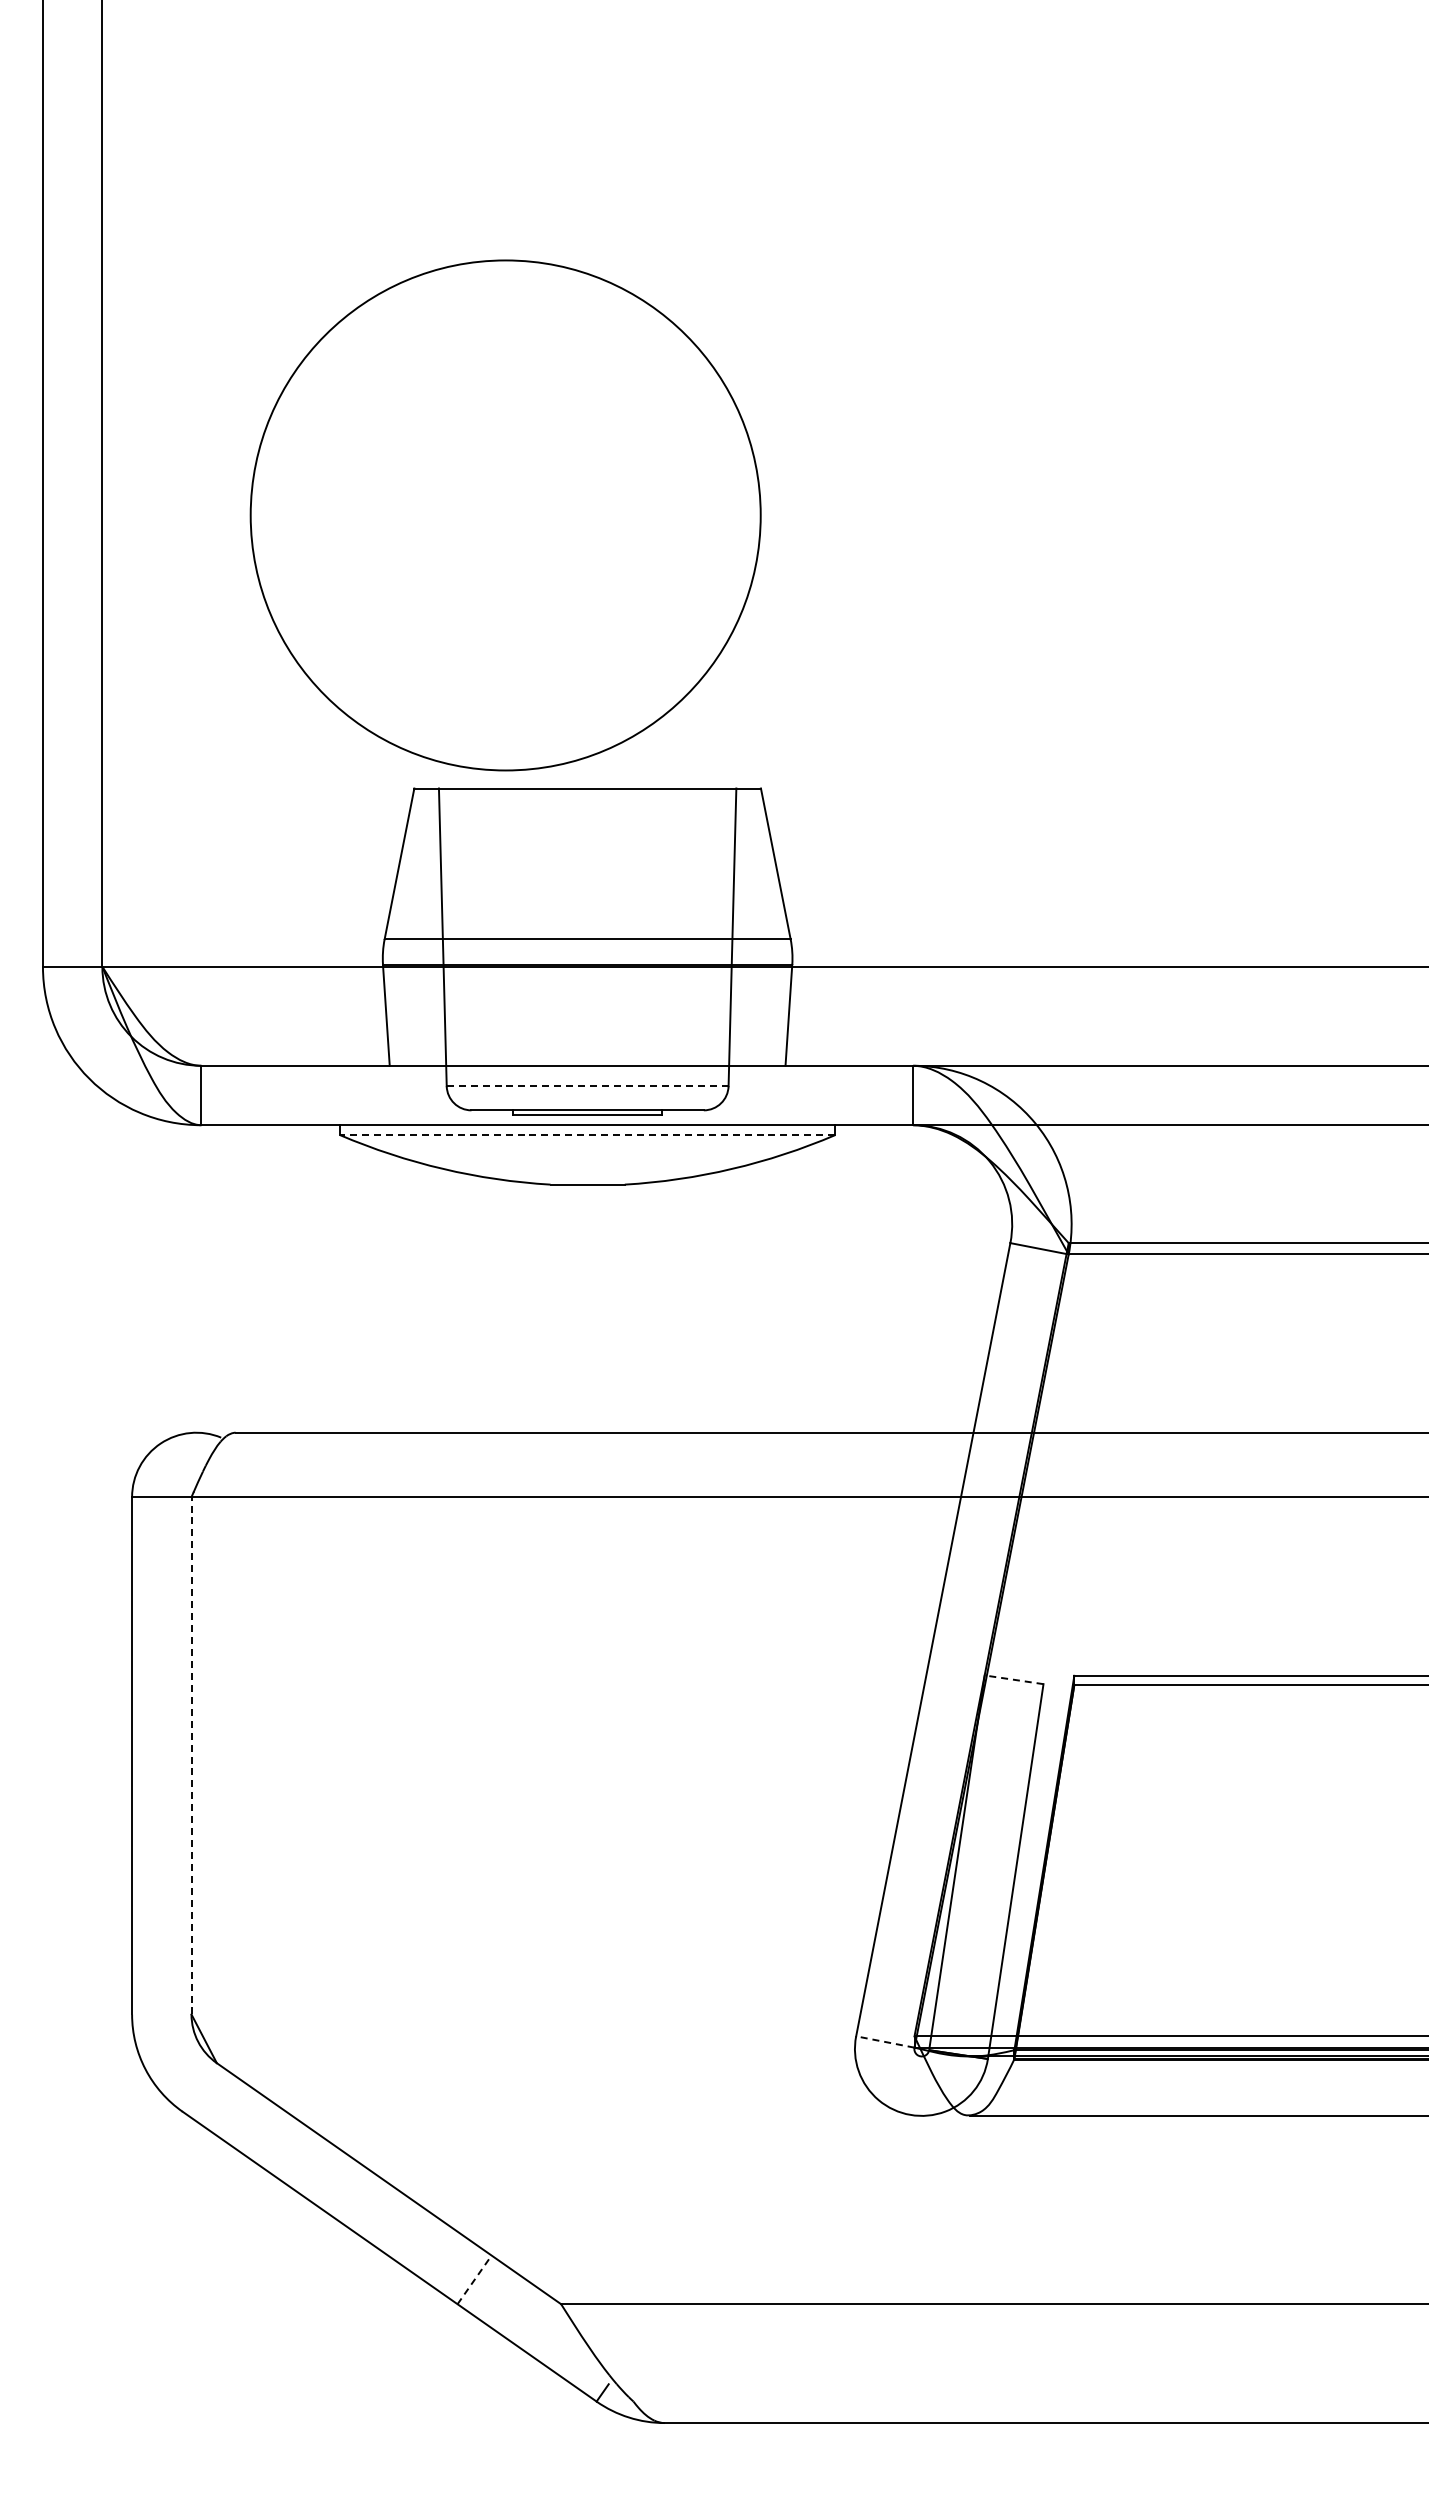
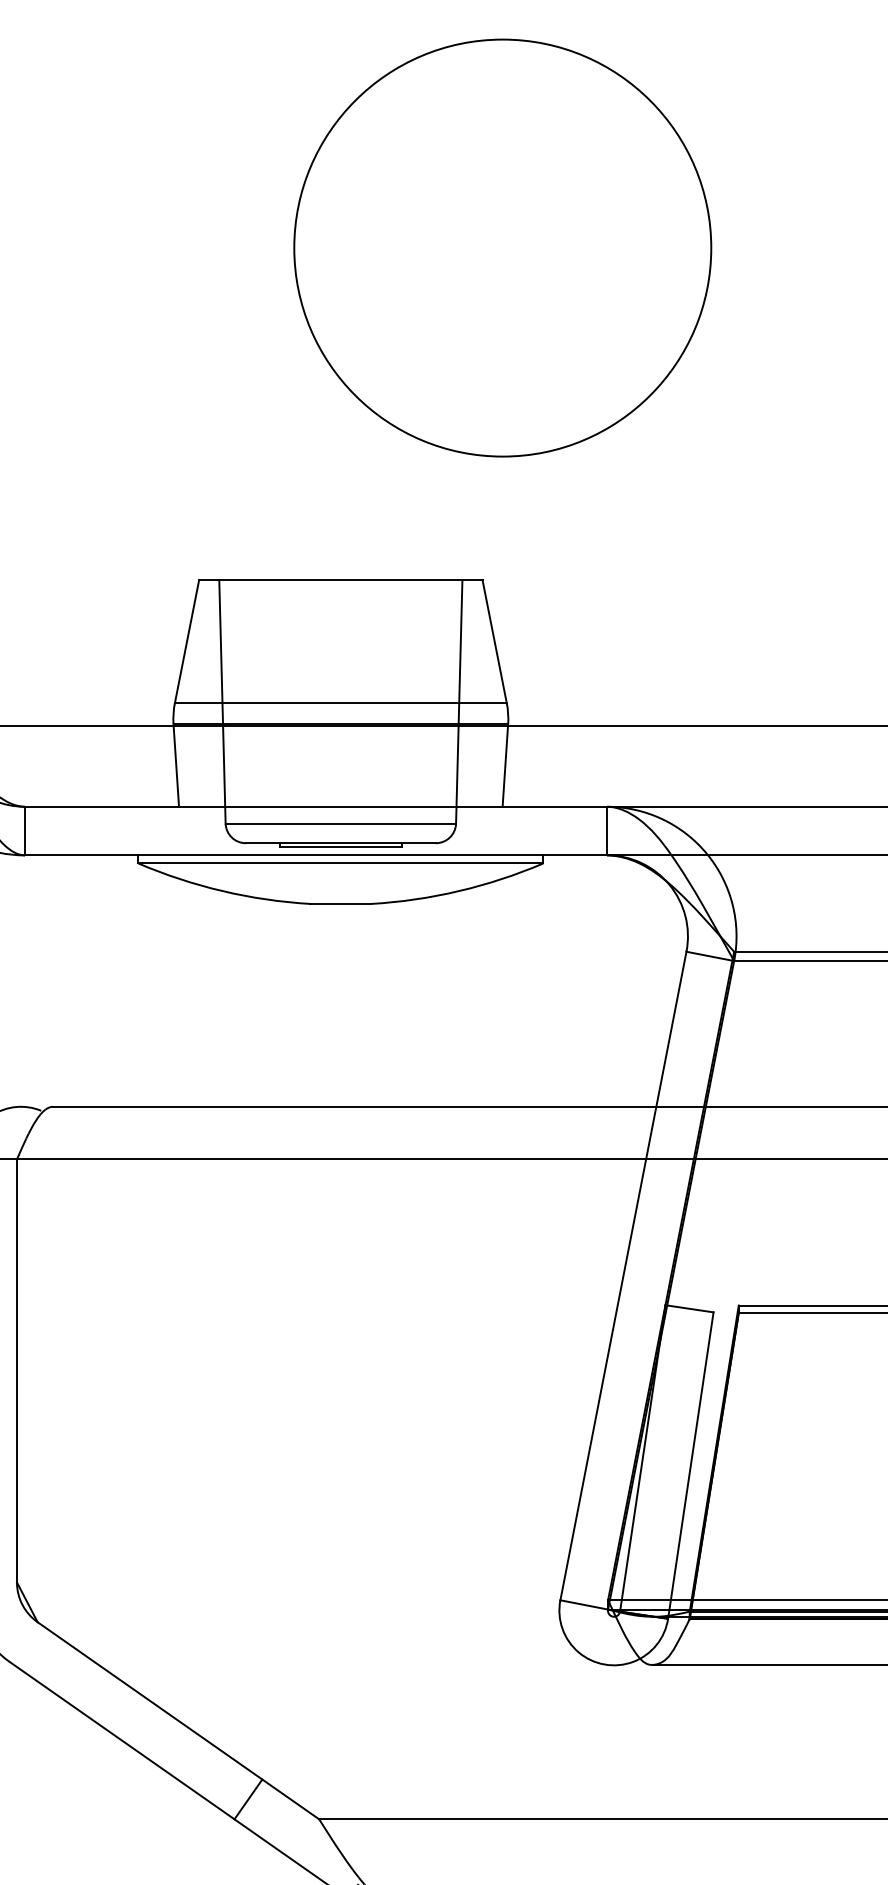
circle: (505, 515) -> (502, 248), moved
line: (587, 1086) -> (340, 823), dashed -> solid
line: (587, 1135) -> (340, 863), dashed -> solid
line: (1014, 1679) -> (689, 1308), dashed -> solid
line: (191, 1755) -> (16, 1370), dashed -> solid
line: (885, 2042) -> (584, 1605), dashed -> solid
line: (474, 2279) -> (248, 1799), dashed -> solid

